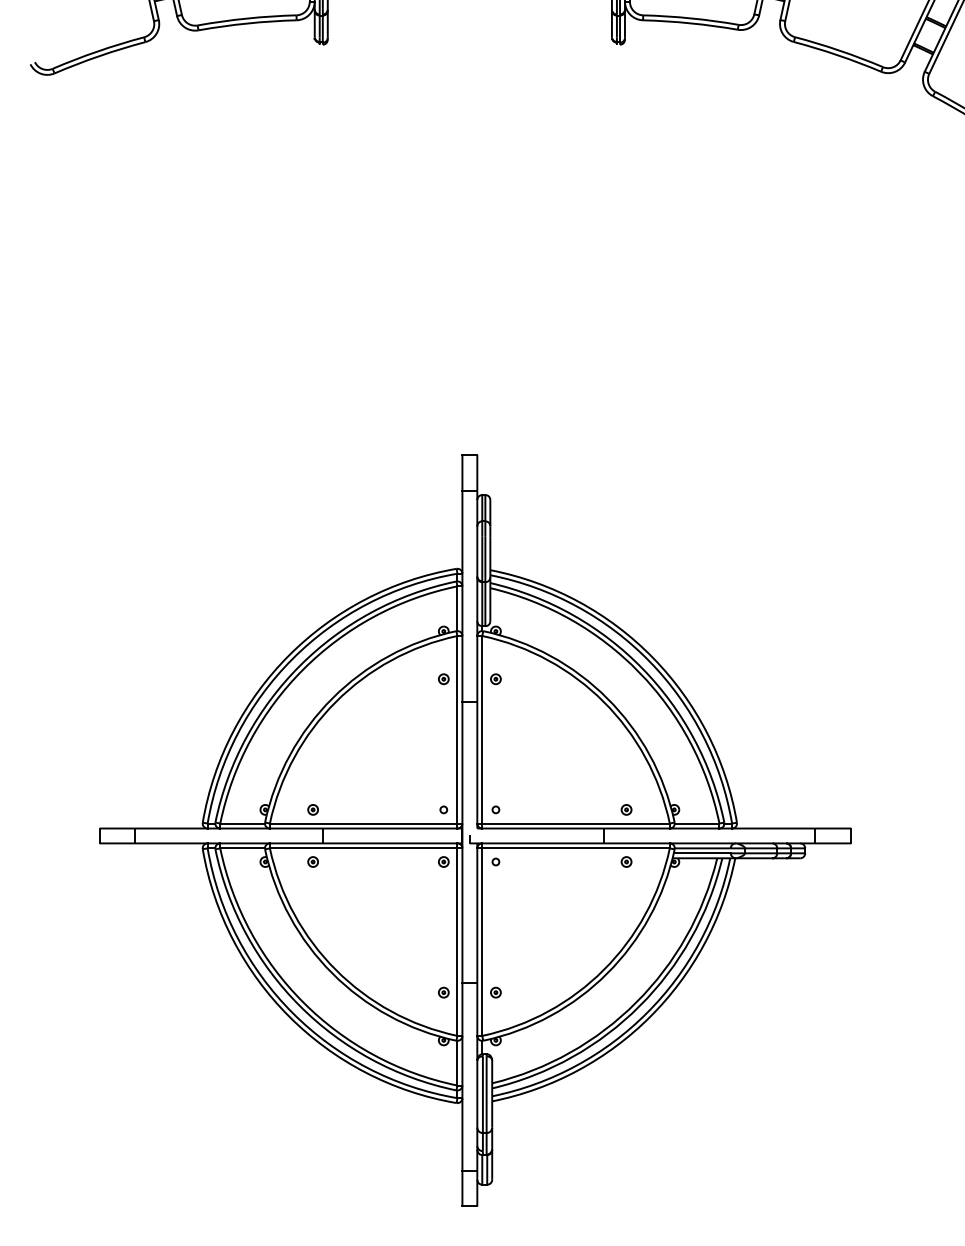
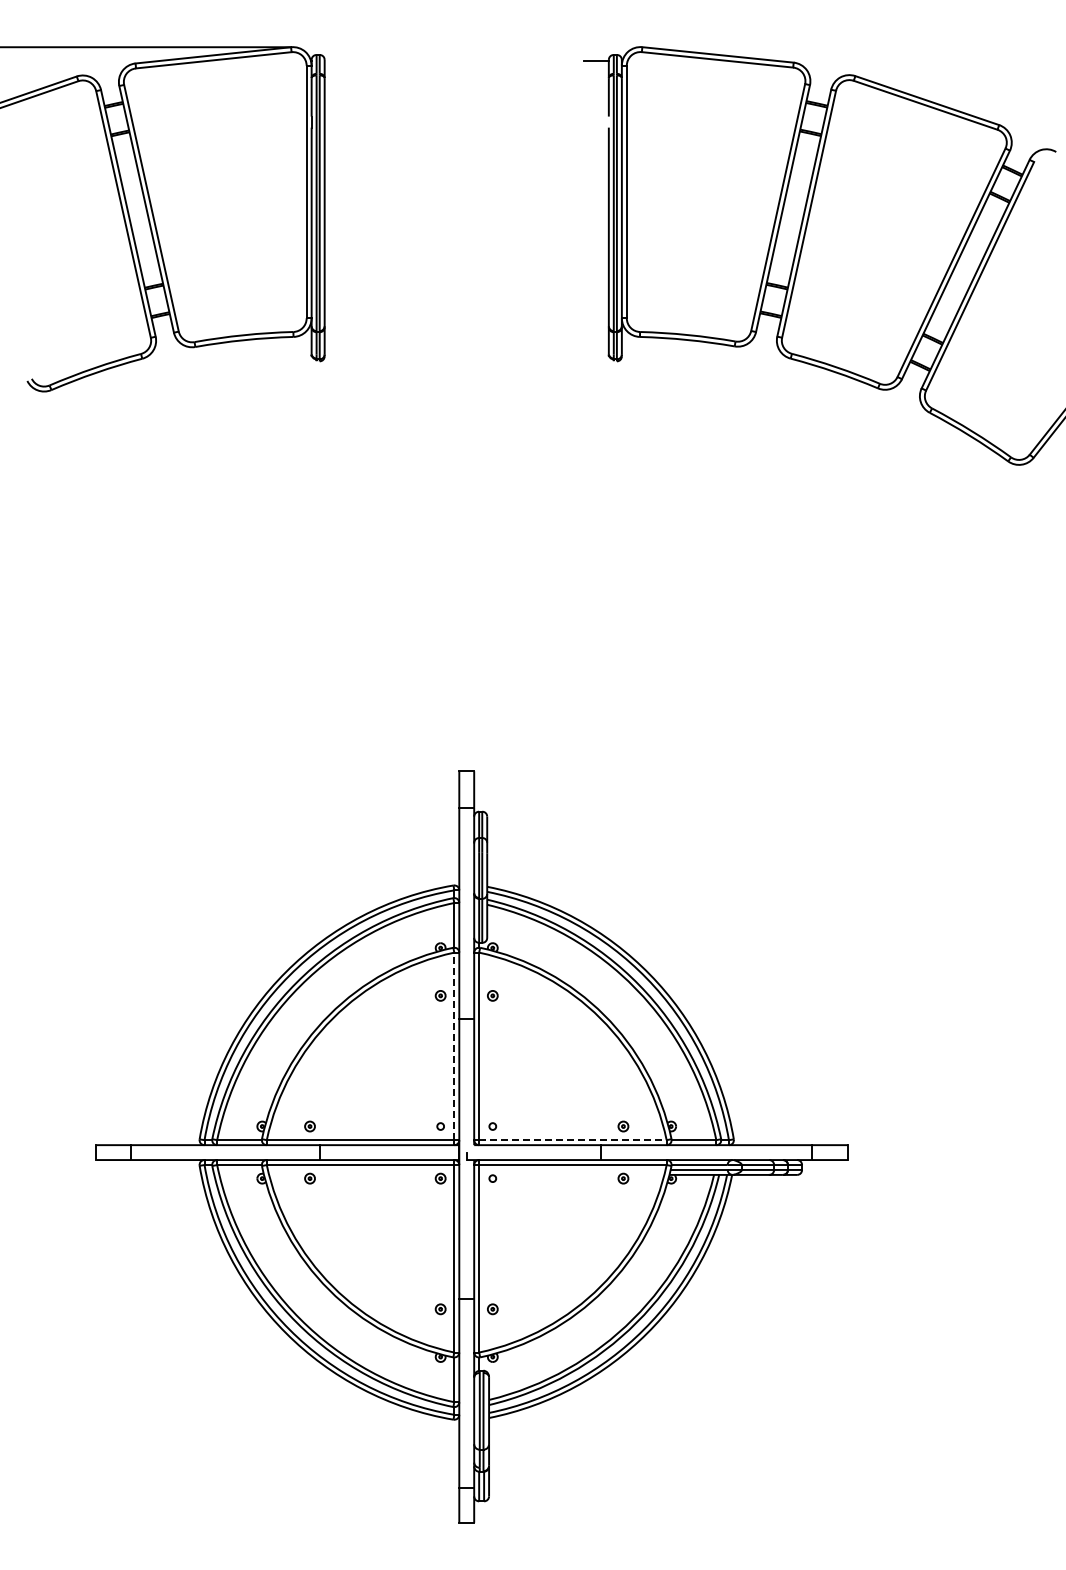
line: (457, 729) -> (454, 1046), solid -> dashed
line: (575, 823) -> (572, 1140), solid -> dashed

